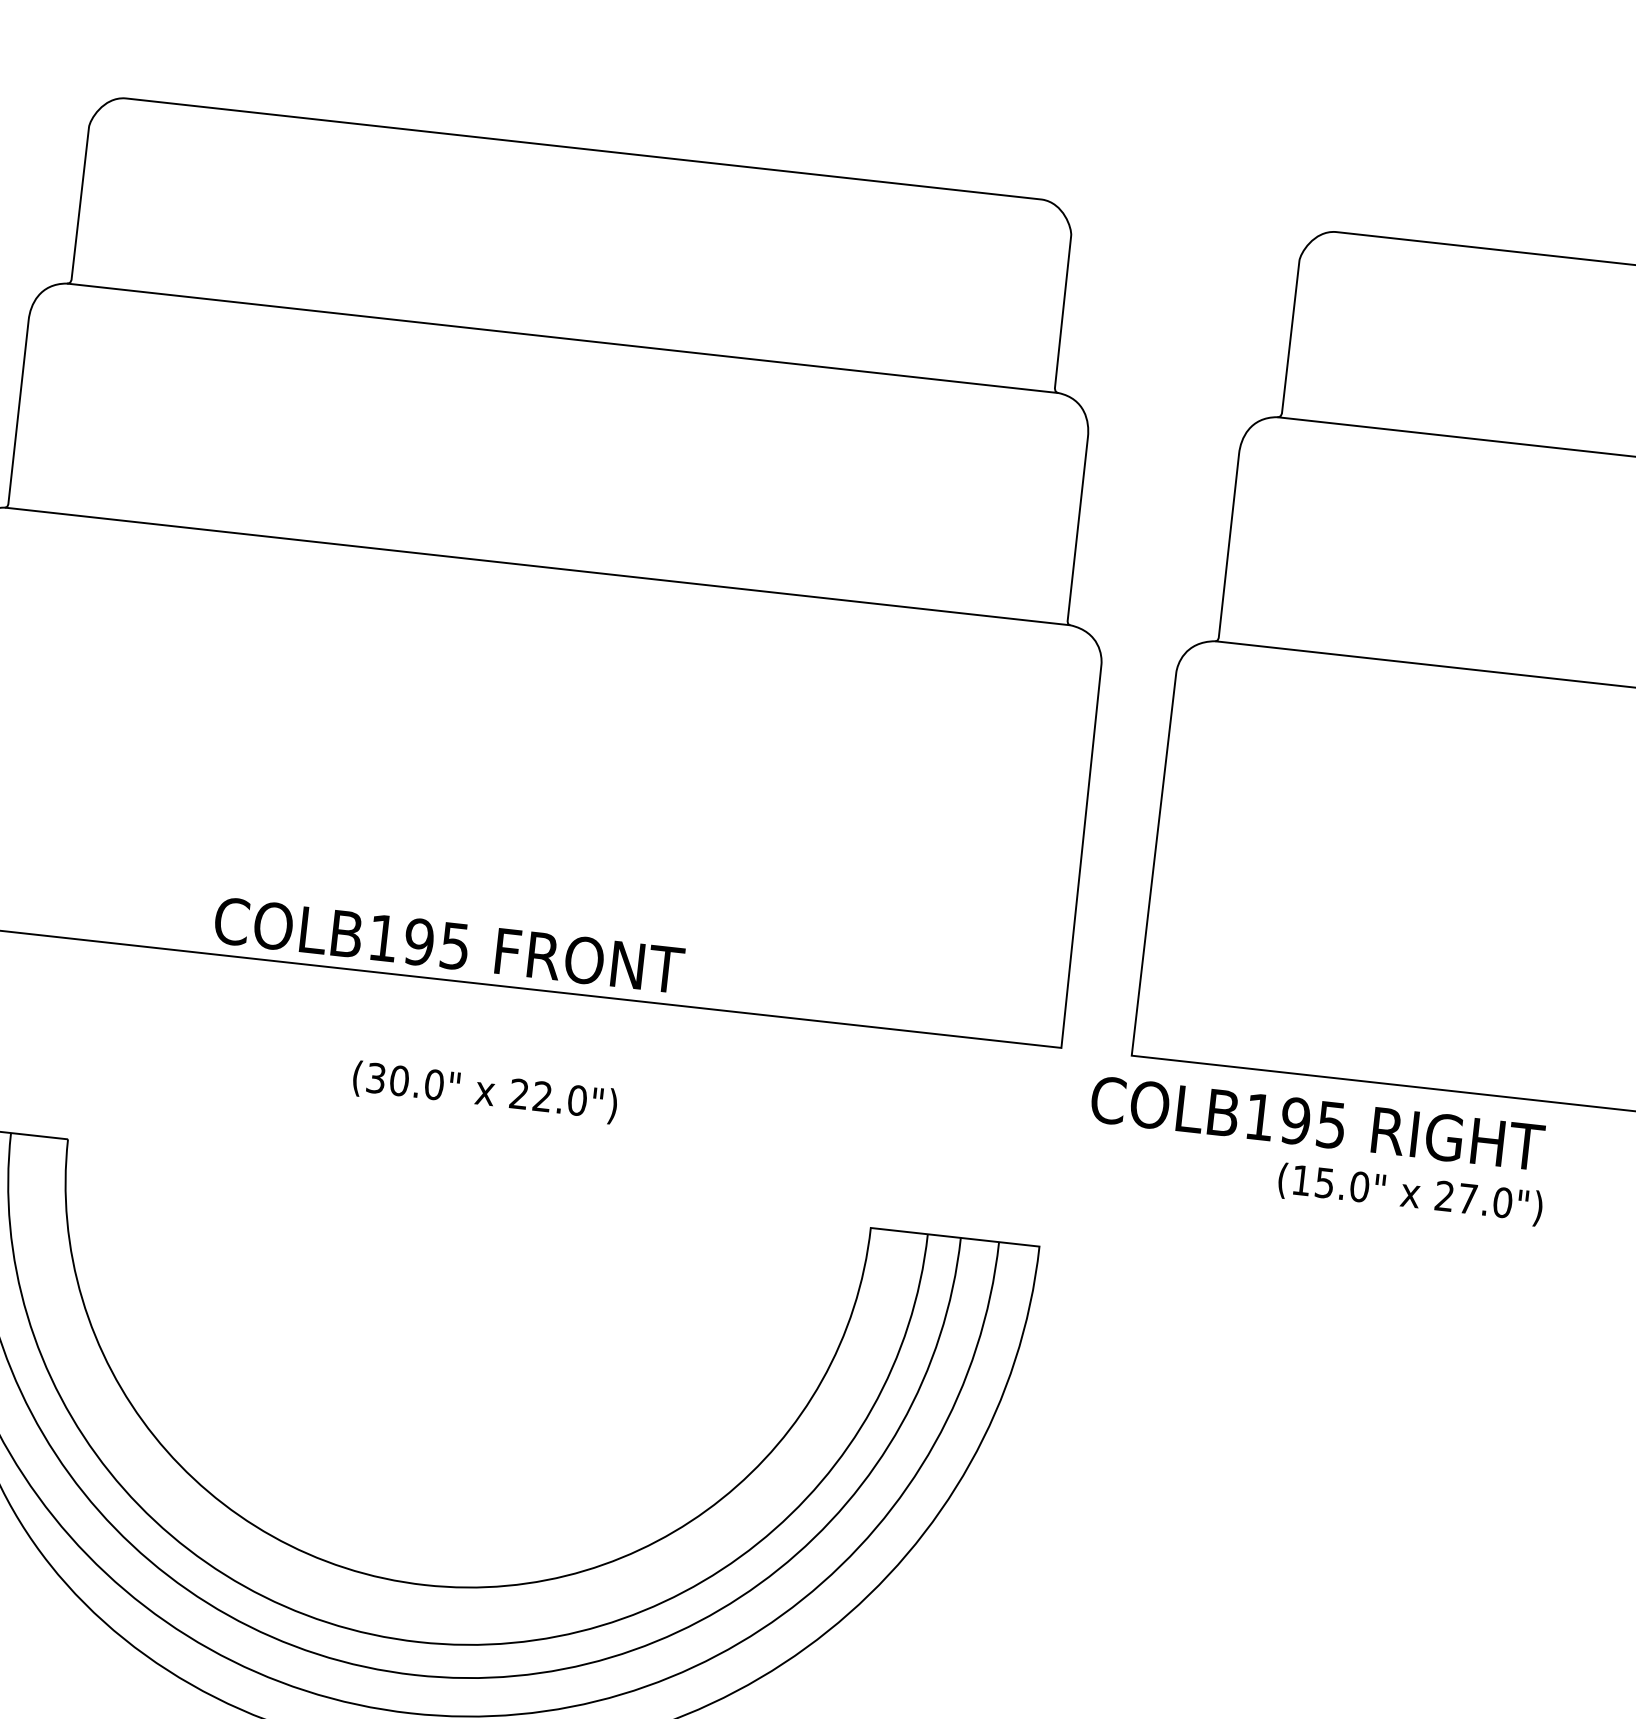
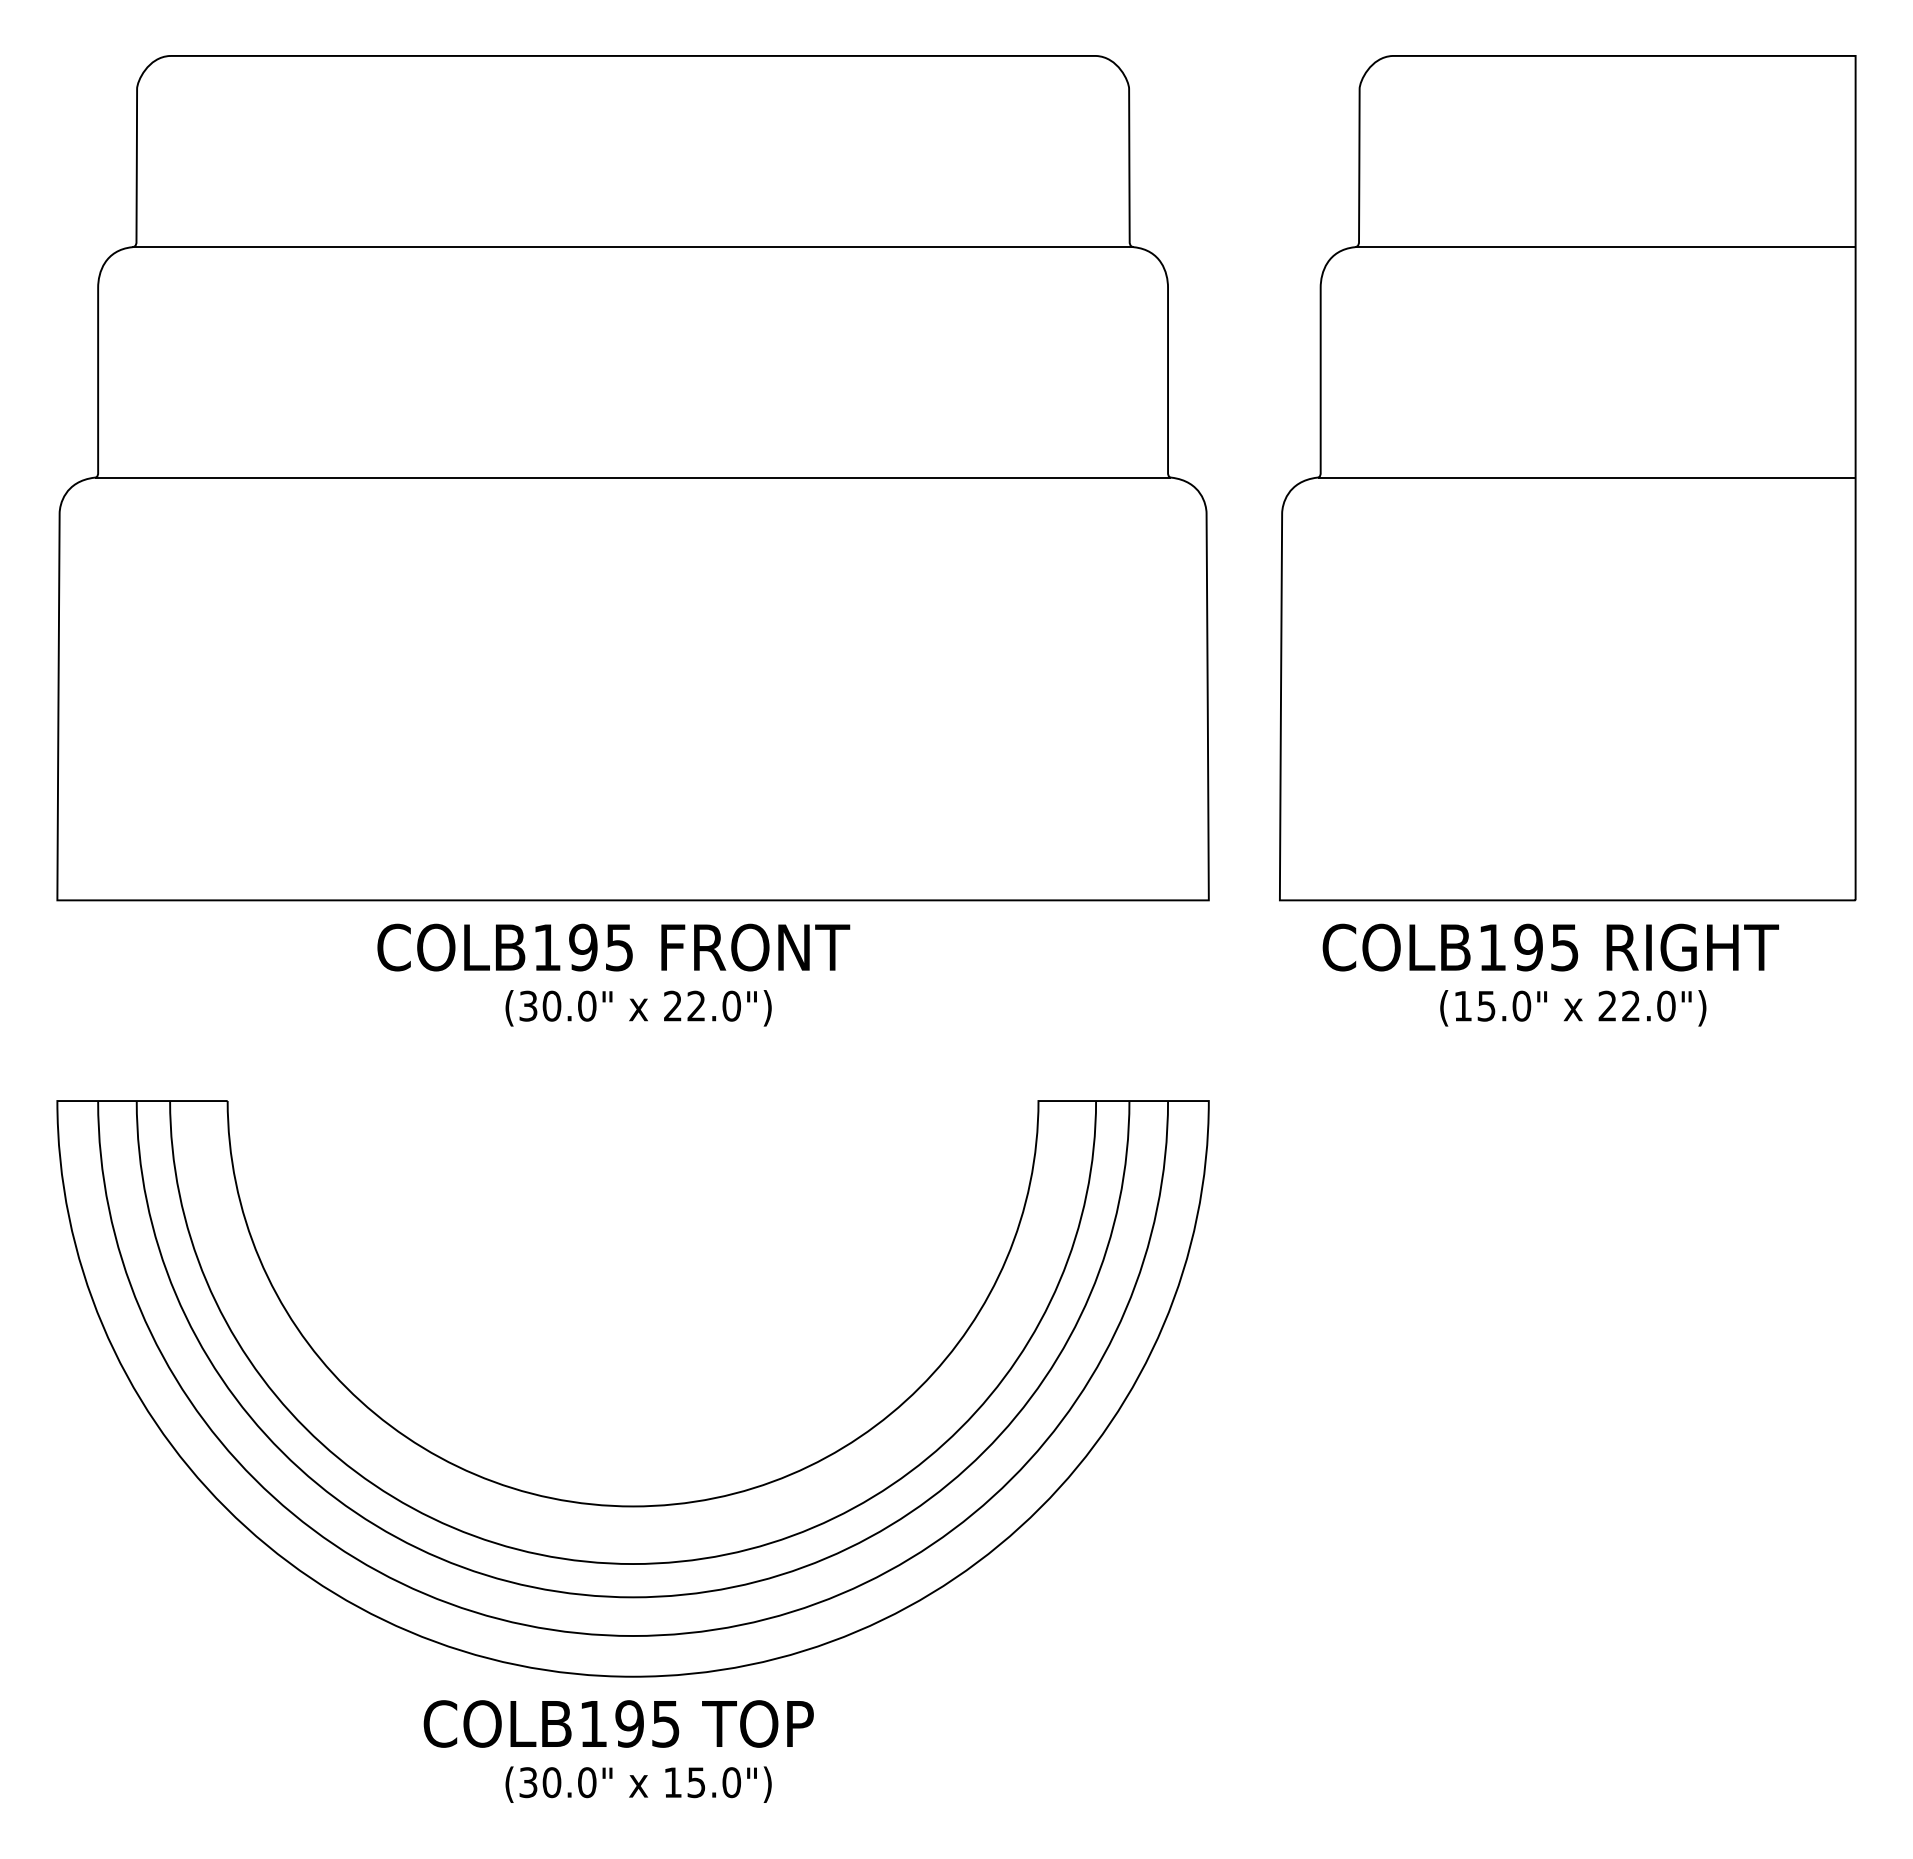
text: (449, 945) -> (613, 947), moved
text: (1317, 1123) -> (1550, 947), moved
text: (1467, 1198) -> (1630, 1005), 27.0") -> 22.0")

